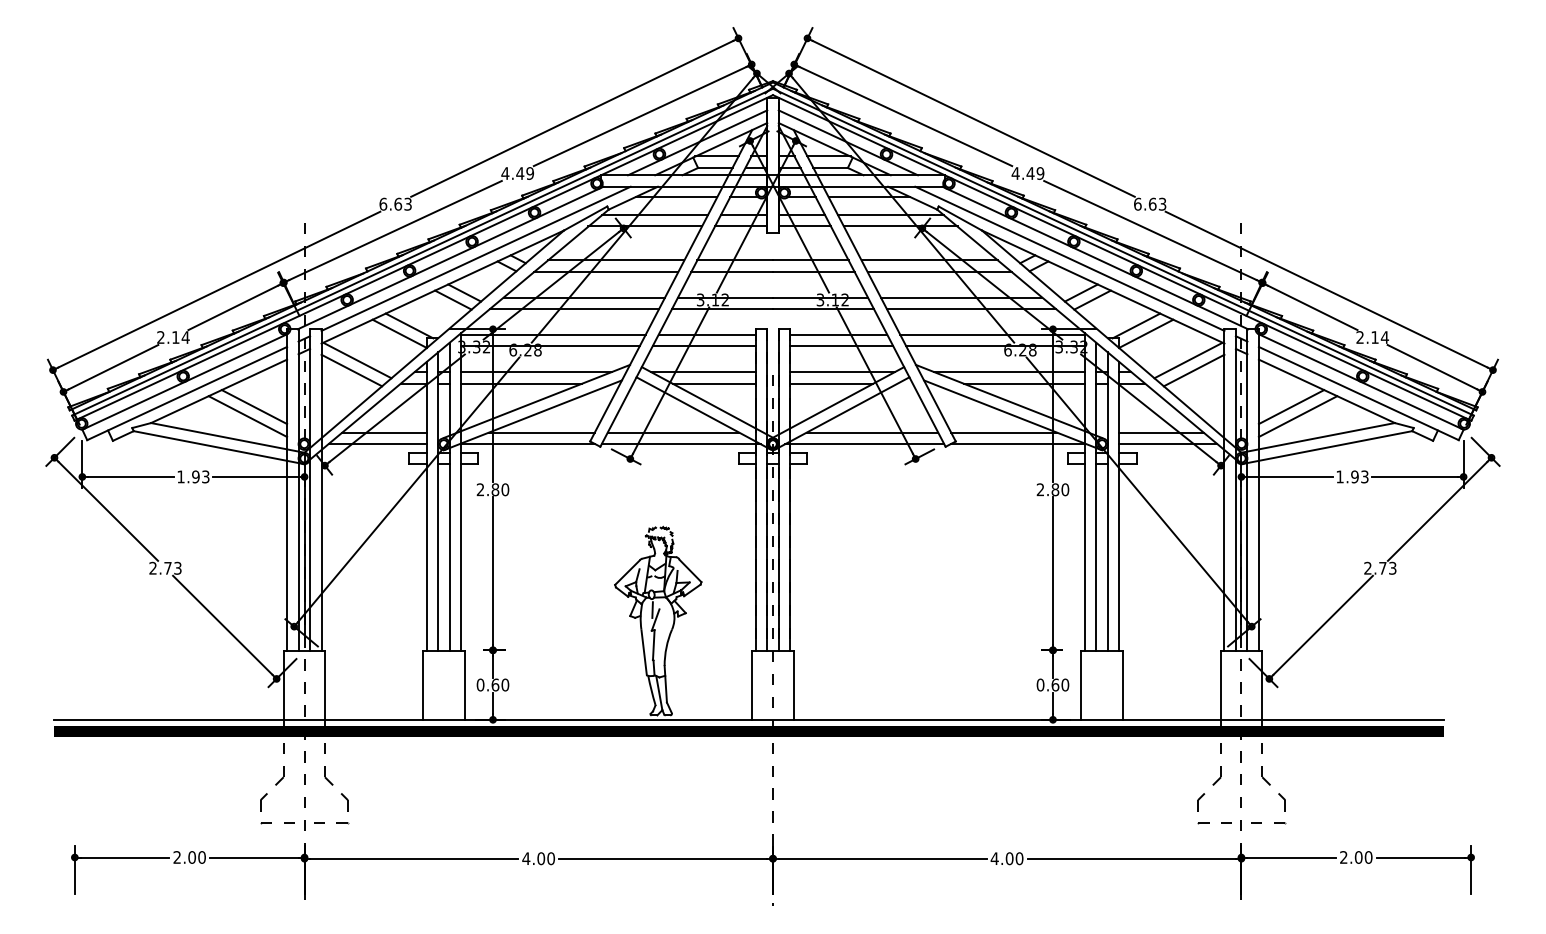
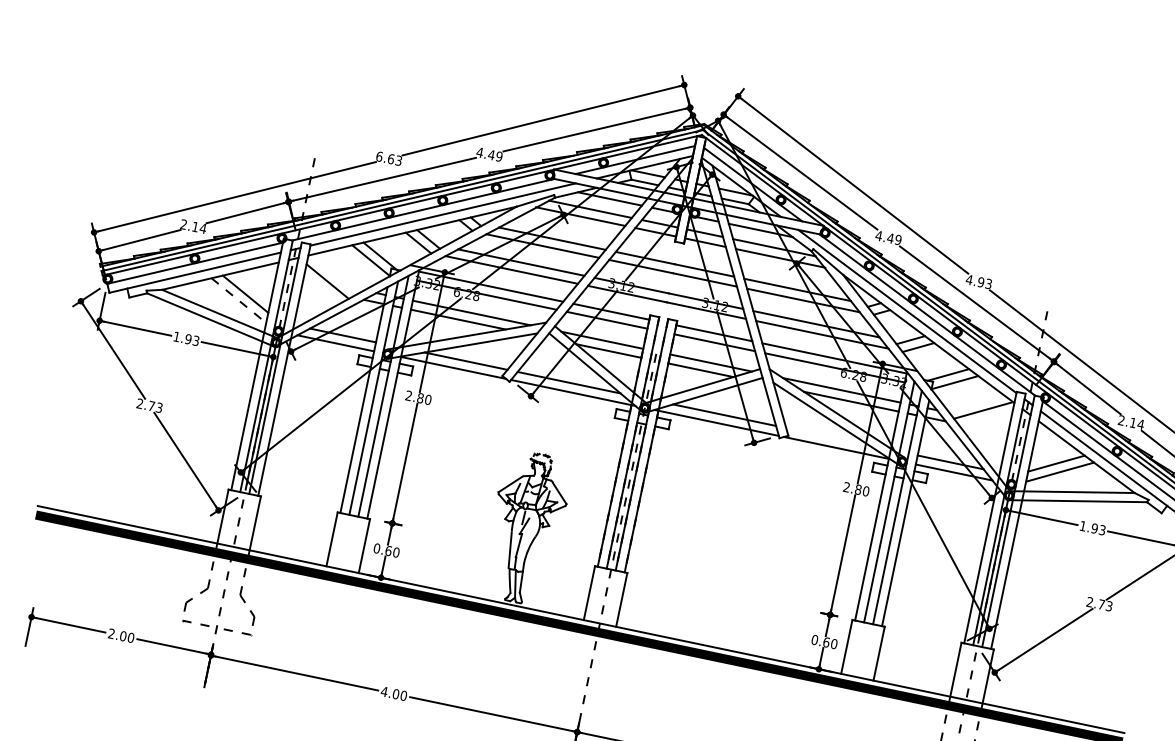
text: (1144, 203) -> (974, 280), 6.63 -> 4.93
line: (357, 360) -> (333, 274), removed
line: (1193, 370) -> (985, 419), removed
line: (248, 416) -> (239, 300), solid -> dashed
line: (1004, 432) -> (827, 436), removed

